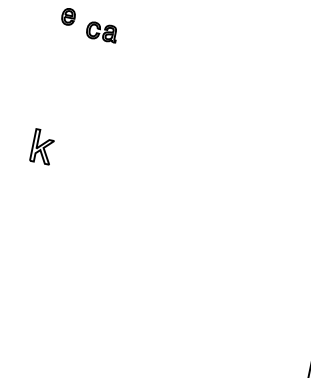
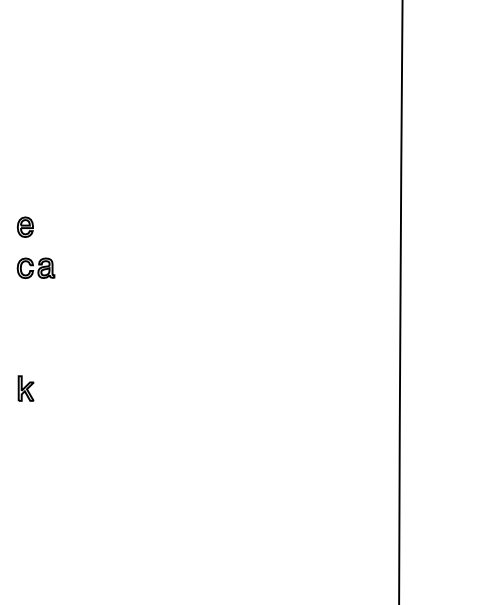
part: (101, 32) -> (35, 268), moved
part: (42, 146) -> (25, 388), size x0.62

